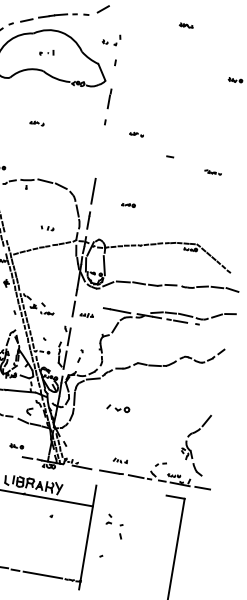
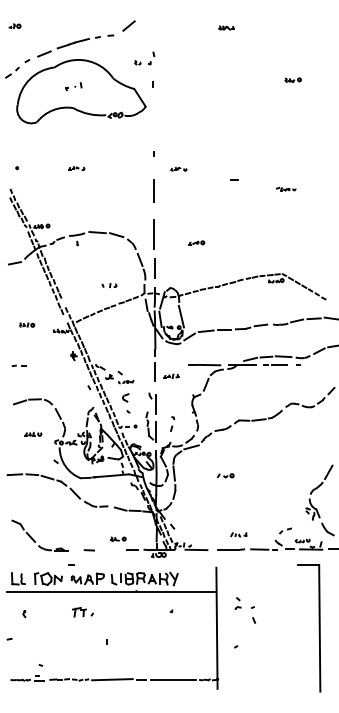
line: (109, 98) -> (153, 190), moved
part: (136, 134) -> (178, 169), moved
part: (118, 408) -> (225, 475), size x0.62
part: (29, 411) -> (125, 397), moved

